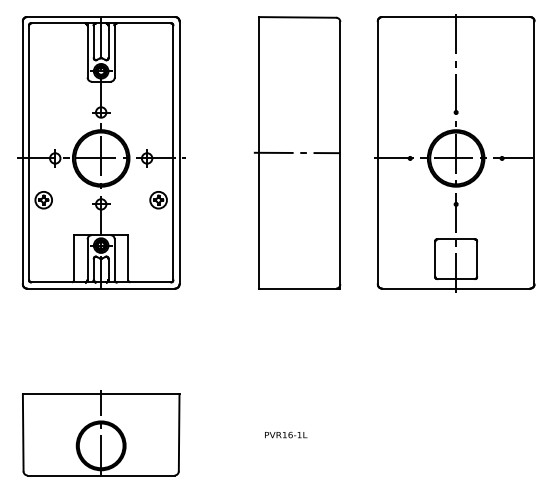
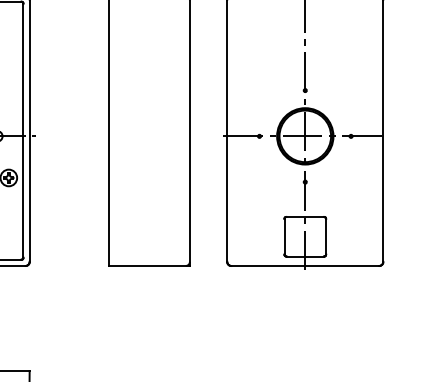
line: (296, 152) -> (146, 130), removed

